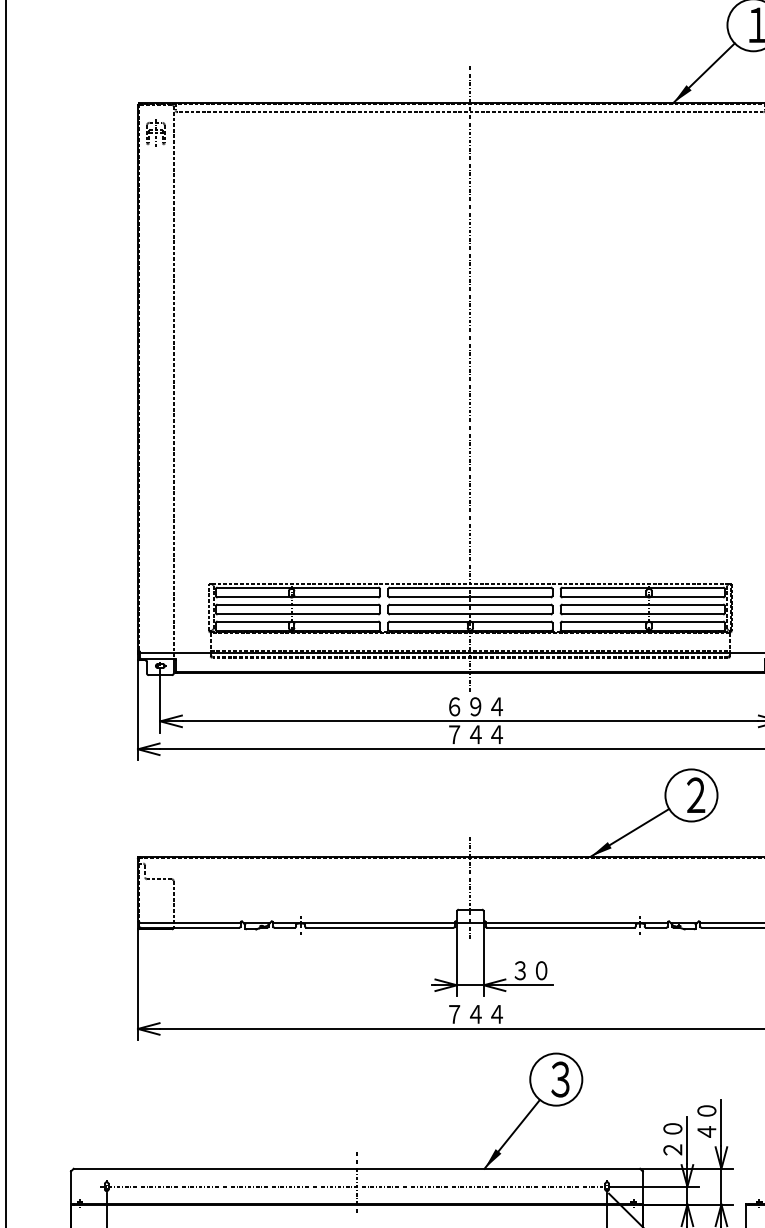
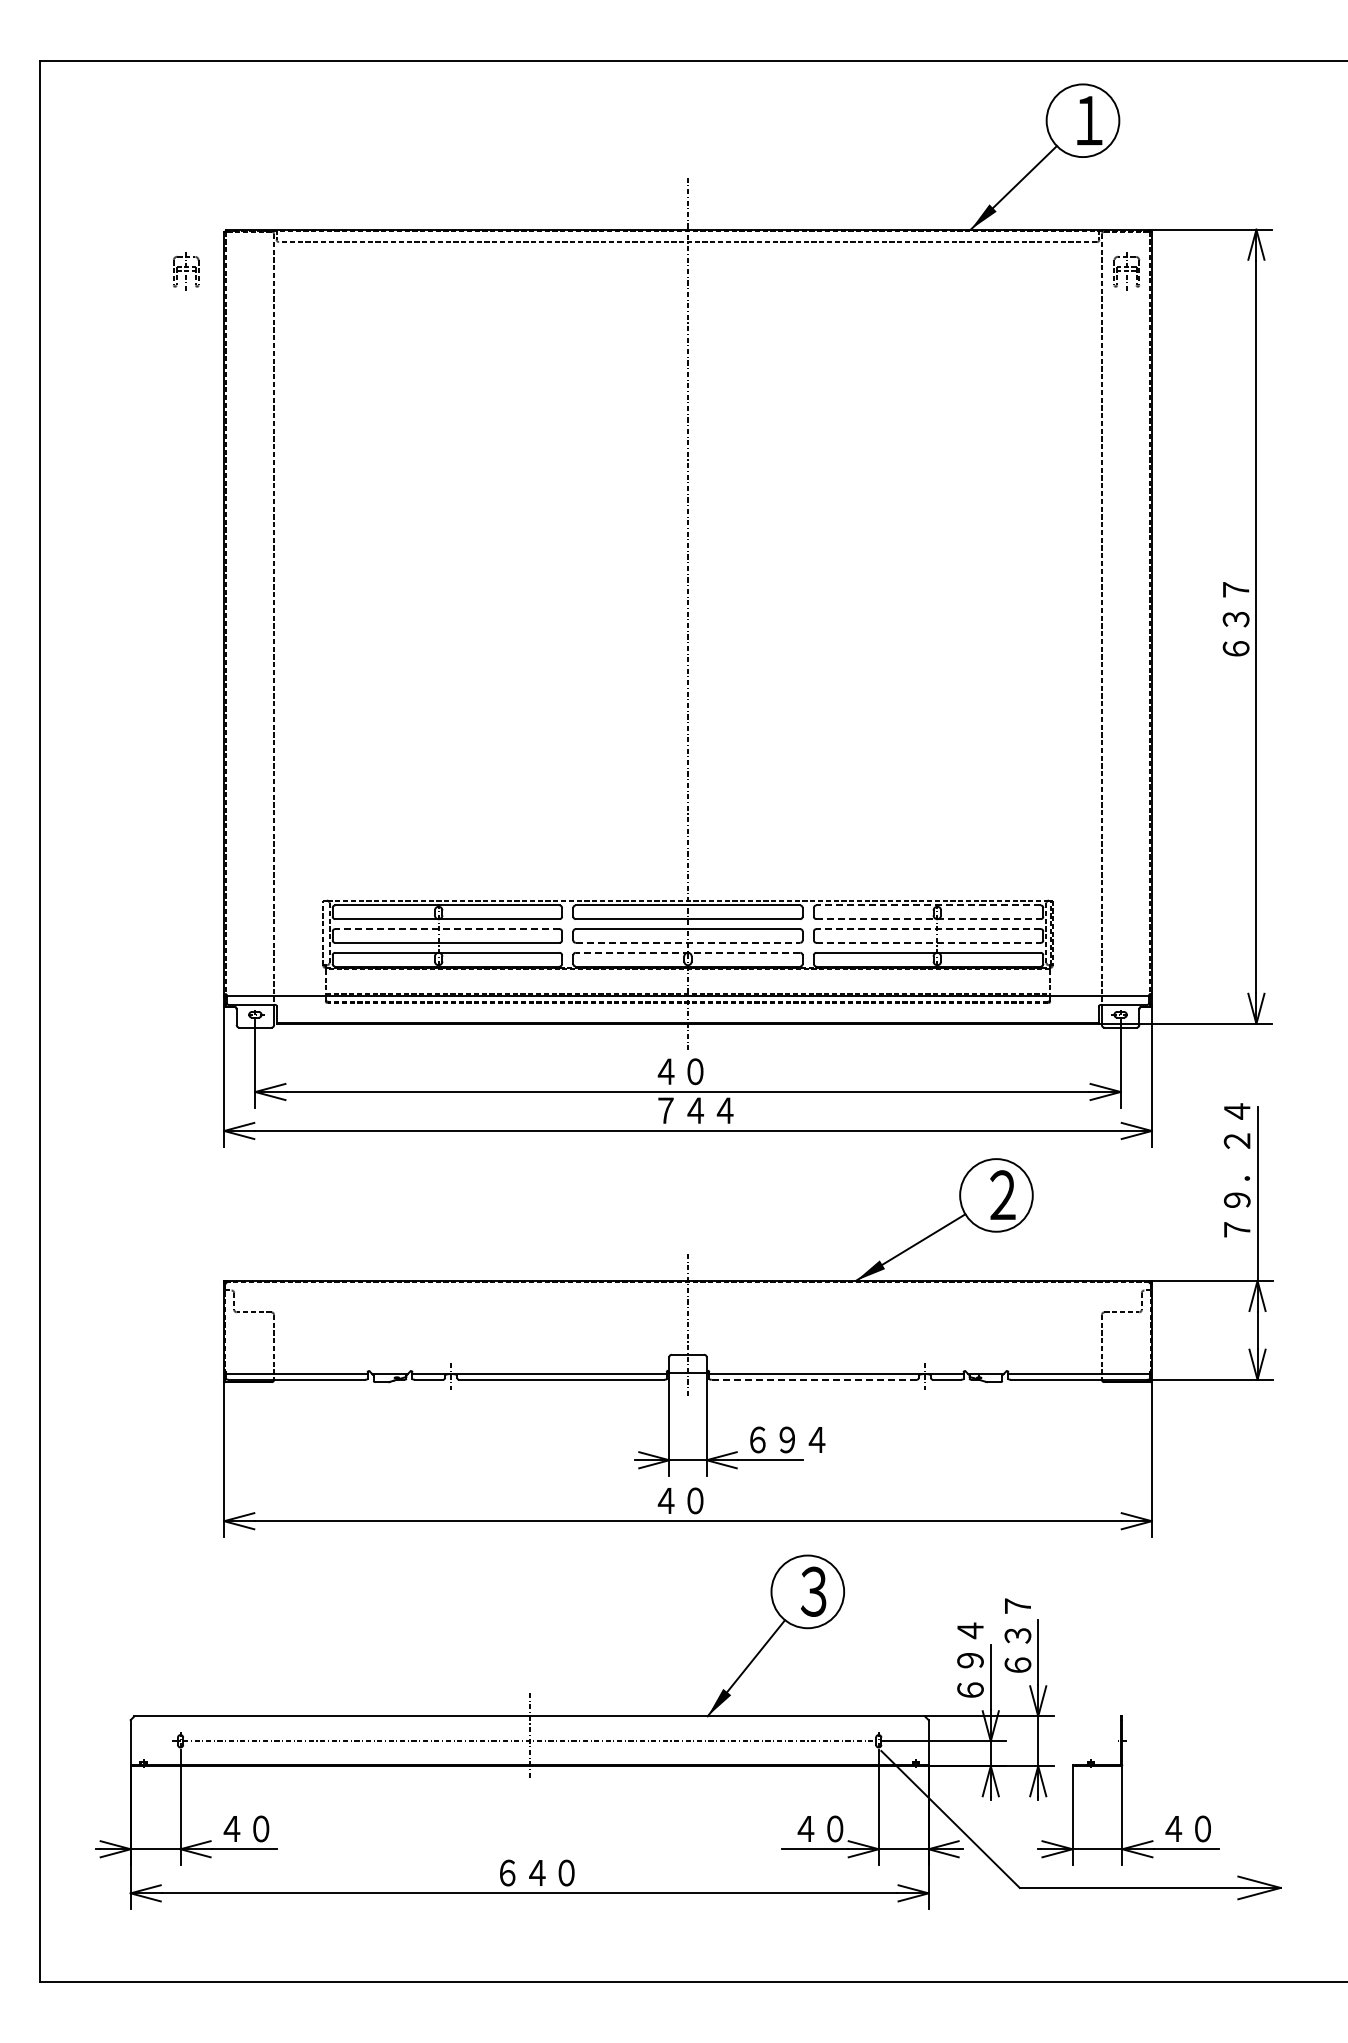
part: (156, 133) -> (186, 271), moved
line: (642, 587) -> (928, 905), solid -> dashed
line: (643, 597) -> (929, 919), solid -> dashed
line: (297, 604) -> (446, 929), solid -> dashed
line: (642, 604) -> (928, 929), solid -> dashed
line: (470, 614) -> (688, 942), solid -> dashed
line: (643, 614) -> (929, 942), solid -> dashed
line: (470, 621) -> (687, 952), solid -> dashed
text: (475, 706) -> (695, 1071), ６９４ -> ４０
line: (561, 927) -> (814, 1379), solid -> dashed
text: (541, 970) -> (787, 1439), ３０ -> ６９４
text: (475, 1014) -> (695, 1500), ７４４ -> ４０
text: (706, 1110) -> (1017, 1635), ４０ -> ６３７
text: (672, 1128) -> (970, 1659), ２０ -> ６９４

